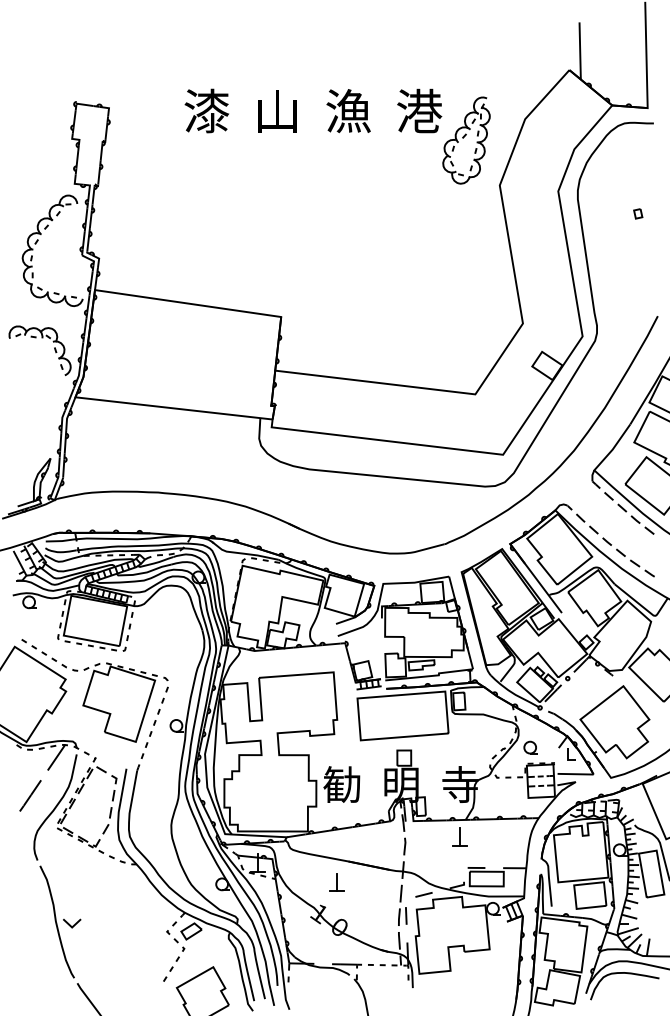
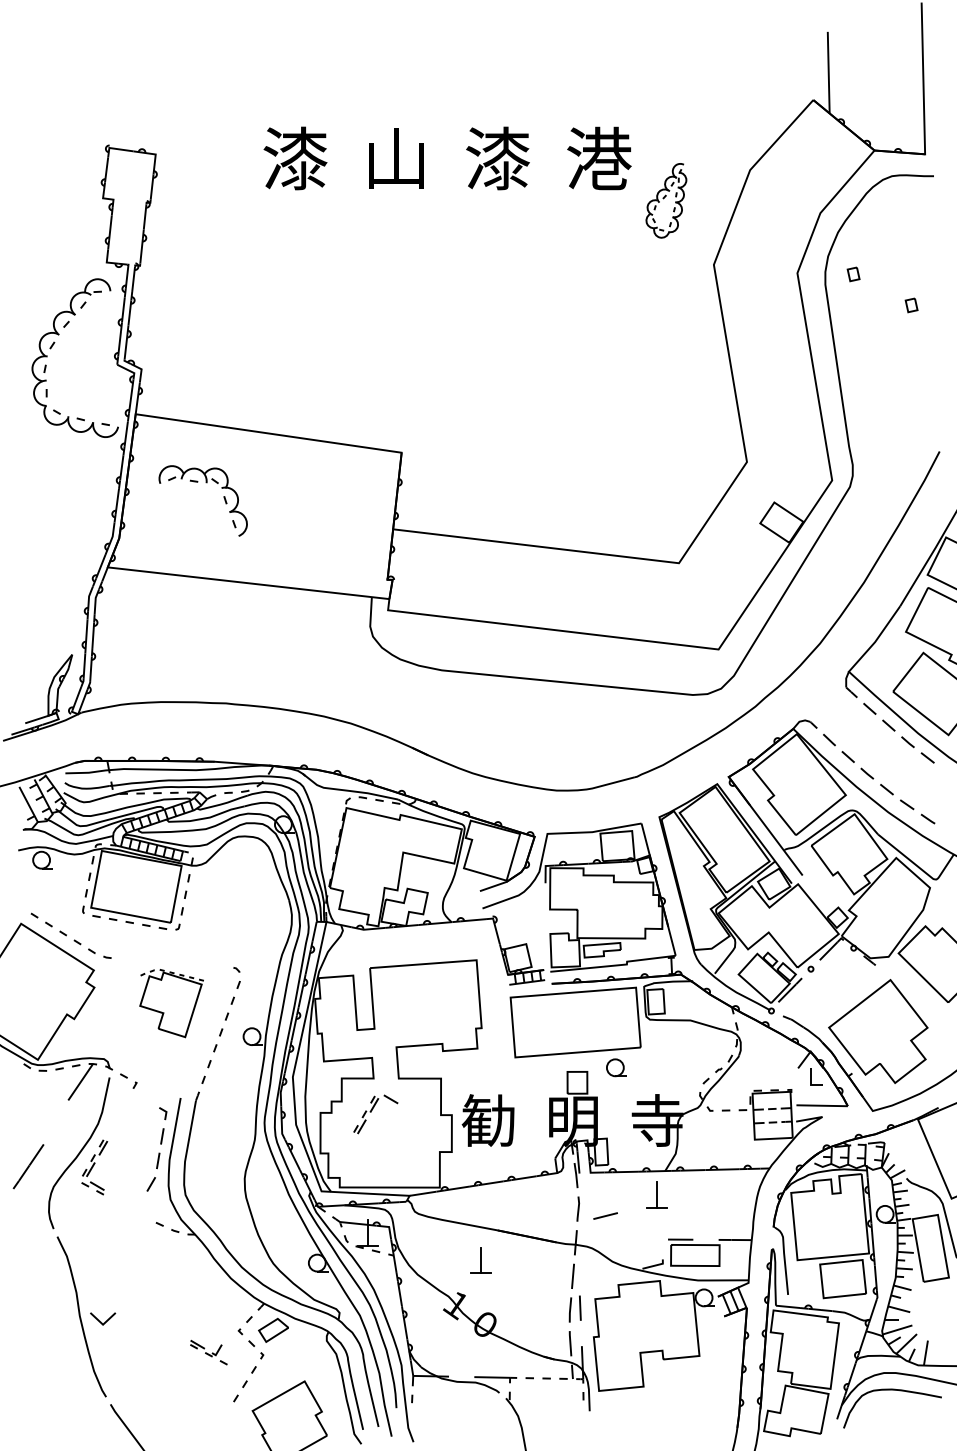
text: (349, 111) -> (498, 158), 漁 -> 漆
part: (466, 140) -> (666, 200), size x0.6
part: (597, 192) -> (853, 274), added
part: (42, 338) -> (206, 483), moved
part: (120, 702) -> (171, 1003), size x0.6
part: (531, 747) -> (616, 1067), moved
part: (90, 780) -> (375, 1114), moved
line: (30, 795) -> (28, 1166), moved
part: (90, 844) -> (208, 1352), moved
line: (423, 894) -> (605, 1215), moved

